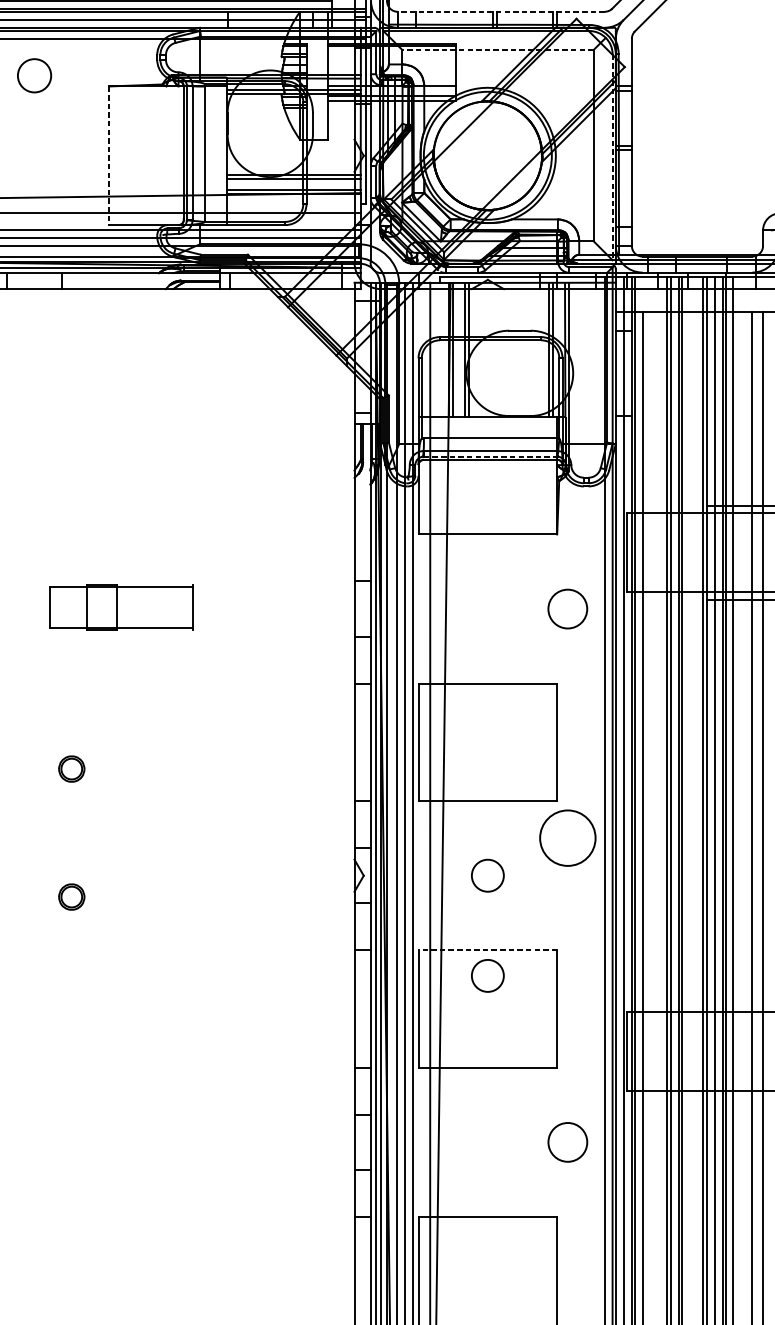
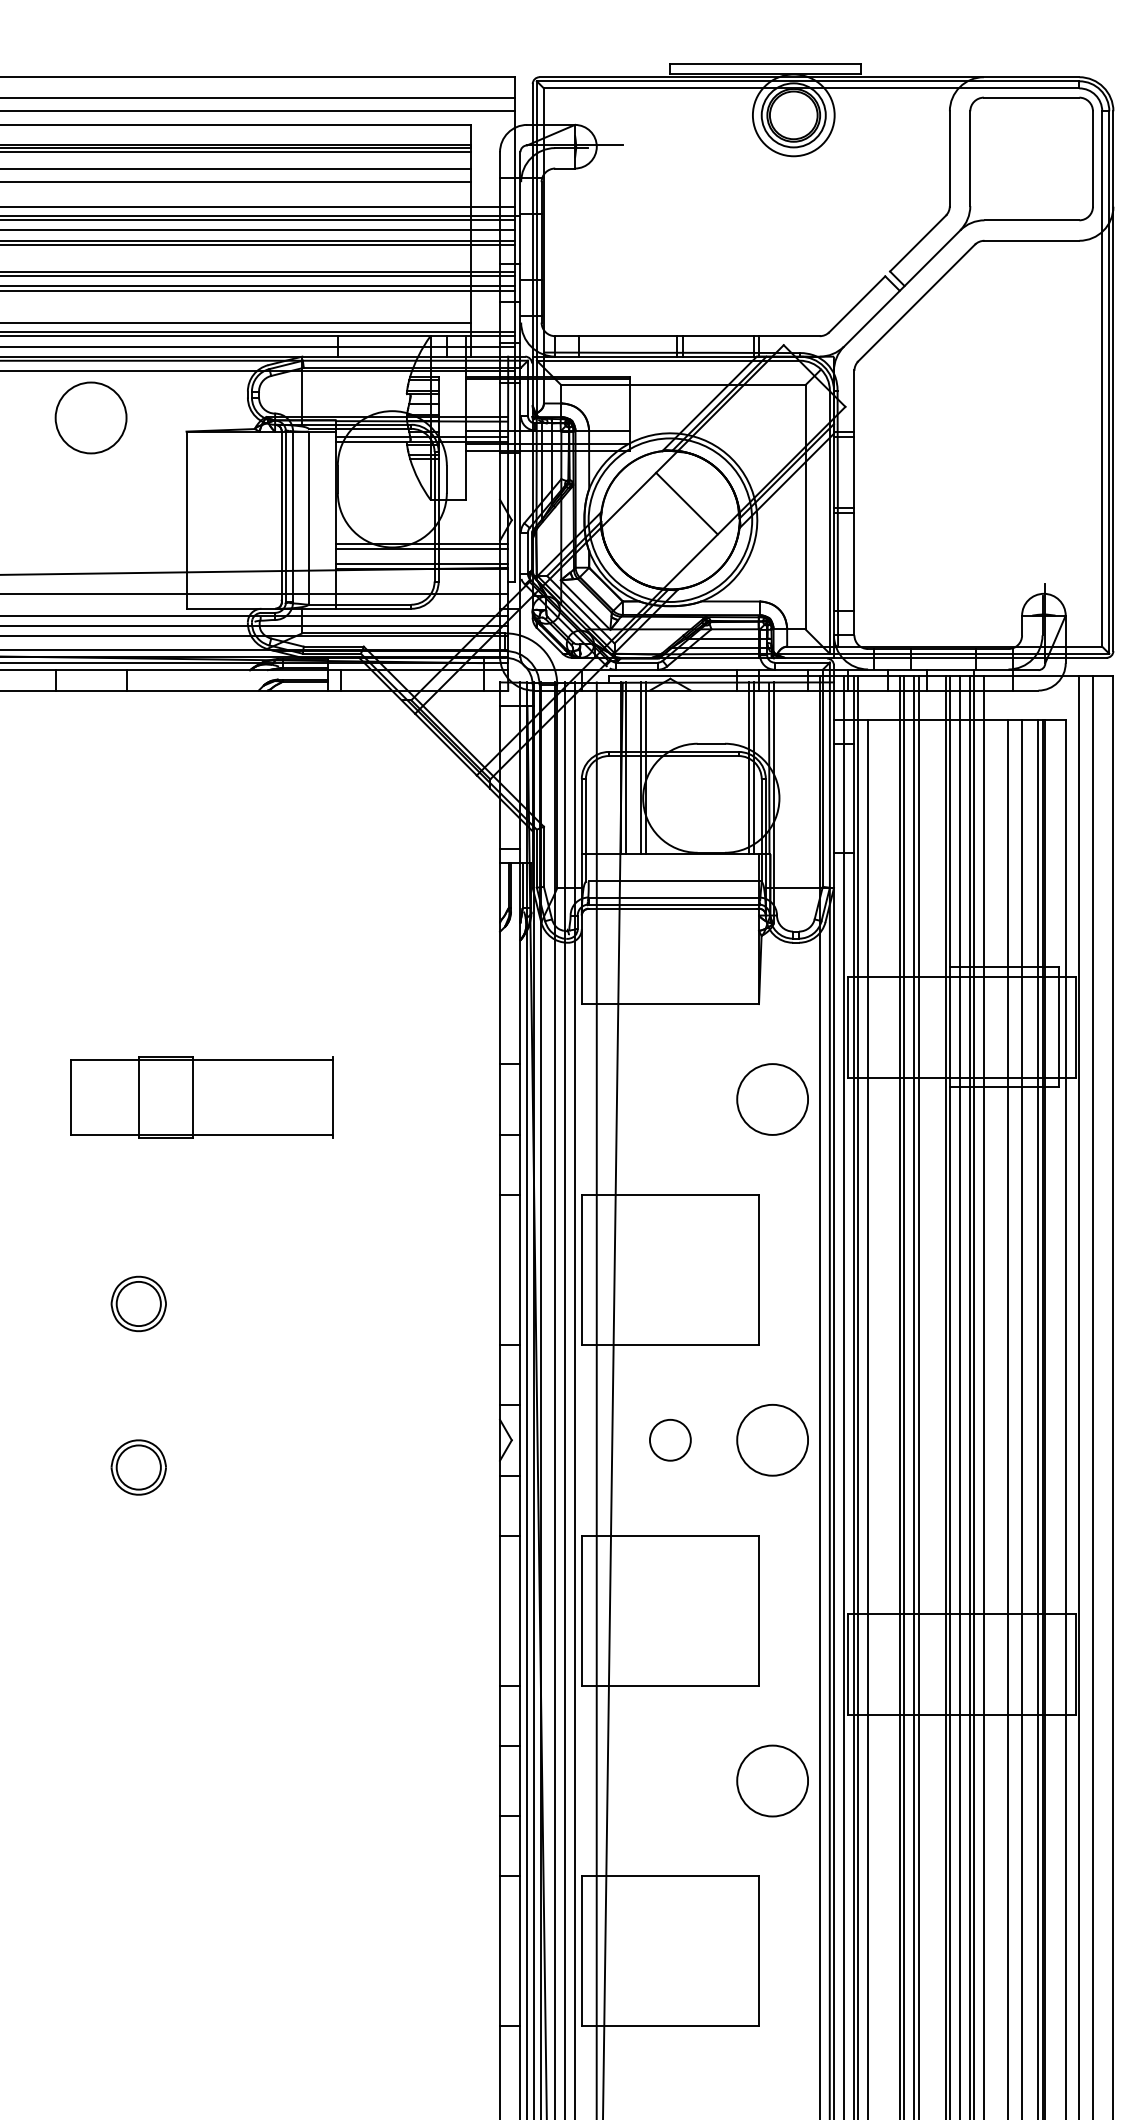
line: (501, 12) -> (687, 336), dashed -> solid
line: (497, 50) -> (682, 385), dashed -> solid
circle: (34, 75) -> (90, 417), size x1.67
line: (500, 142) -> (686, 503), added
line: (109, 156) -> (186, 520), dashed -> solid
line: (612, 157) -> (829, 522), dashed -> solid
line: (491, 456) -> (674, 904), dashed -> solid
part: (120, 607) -> (201, 1097), size x1.43
circle: (567, 609) -> (772, 1099), size x1.43
part: (71, 768) -> (138, 1303), size x1.67
circle: (567, 838) -> (772, 1440), moved
part: (71, 897) -> (138, 1467), size x1.67
line: (487, 950) -> (670, 1535), dashed -> solid
circle: (487, 976) -> (670, 1568), removed
circle: (567, 1141) -> (772, 1780), size x1.43

